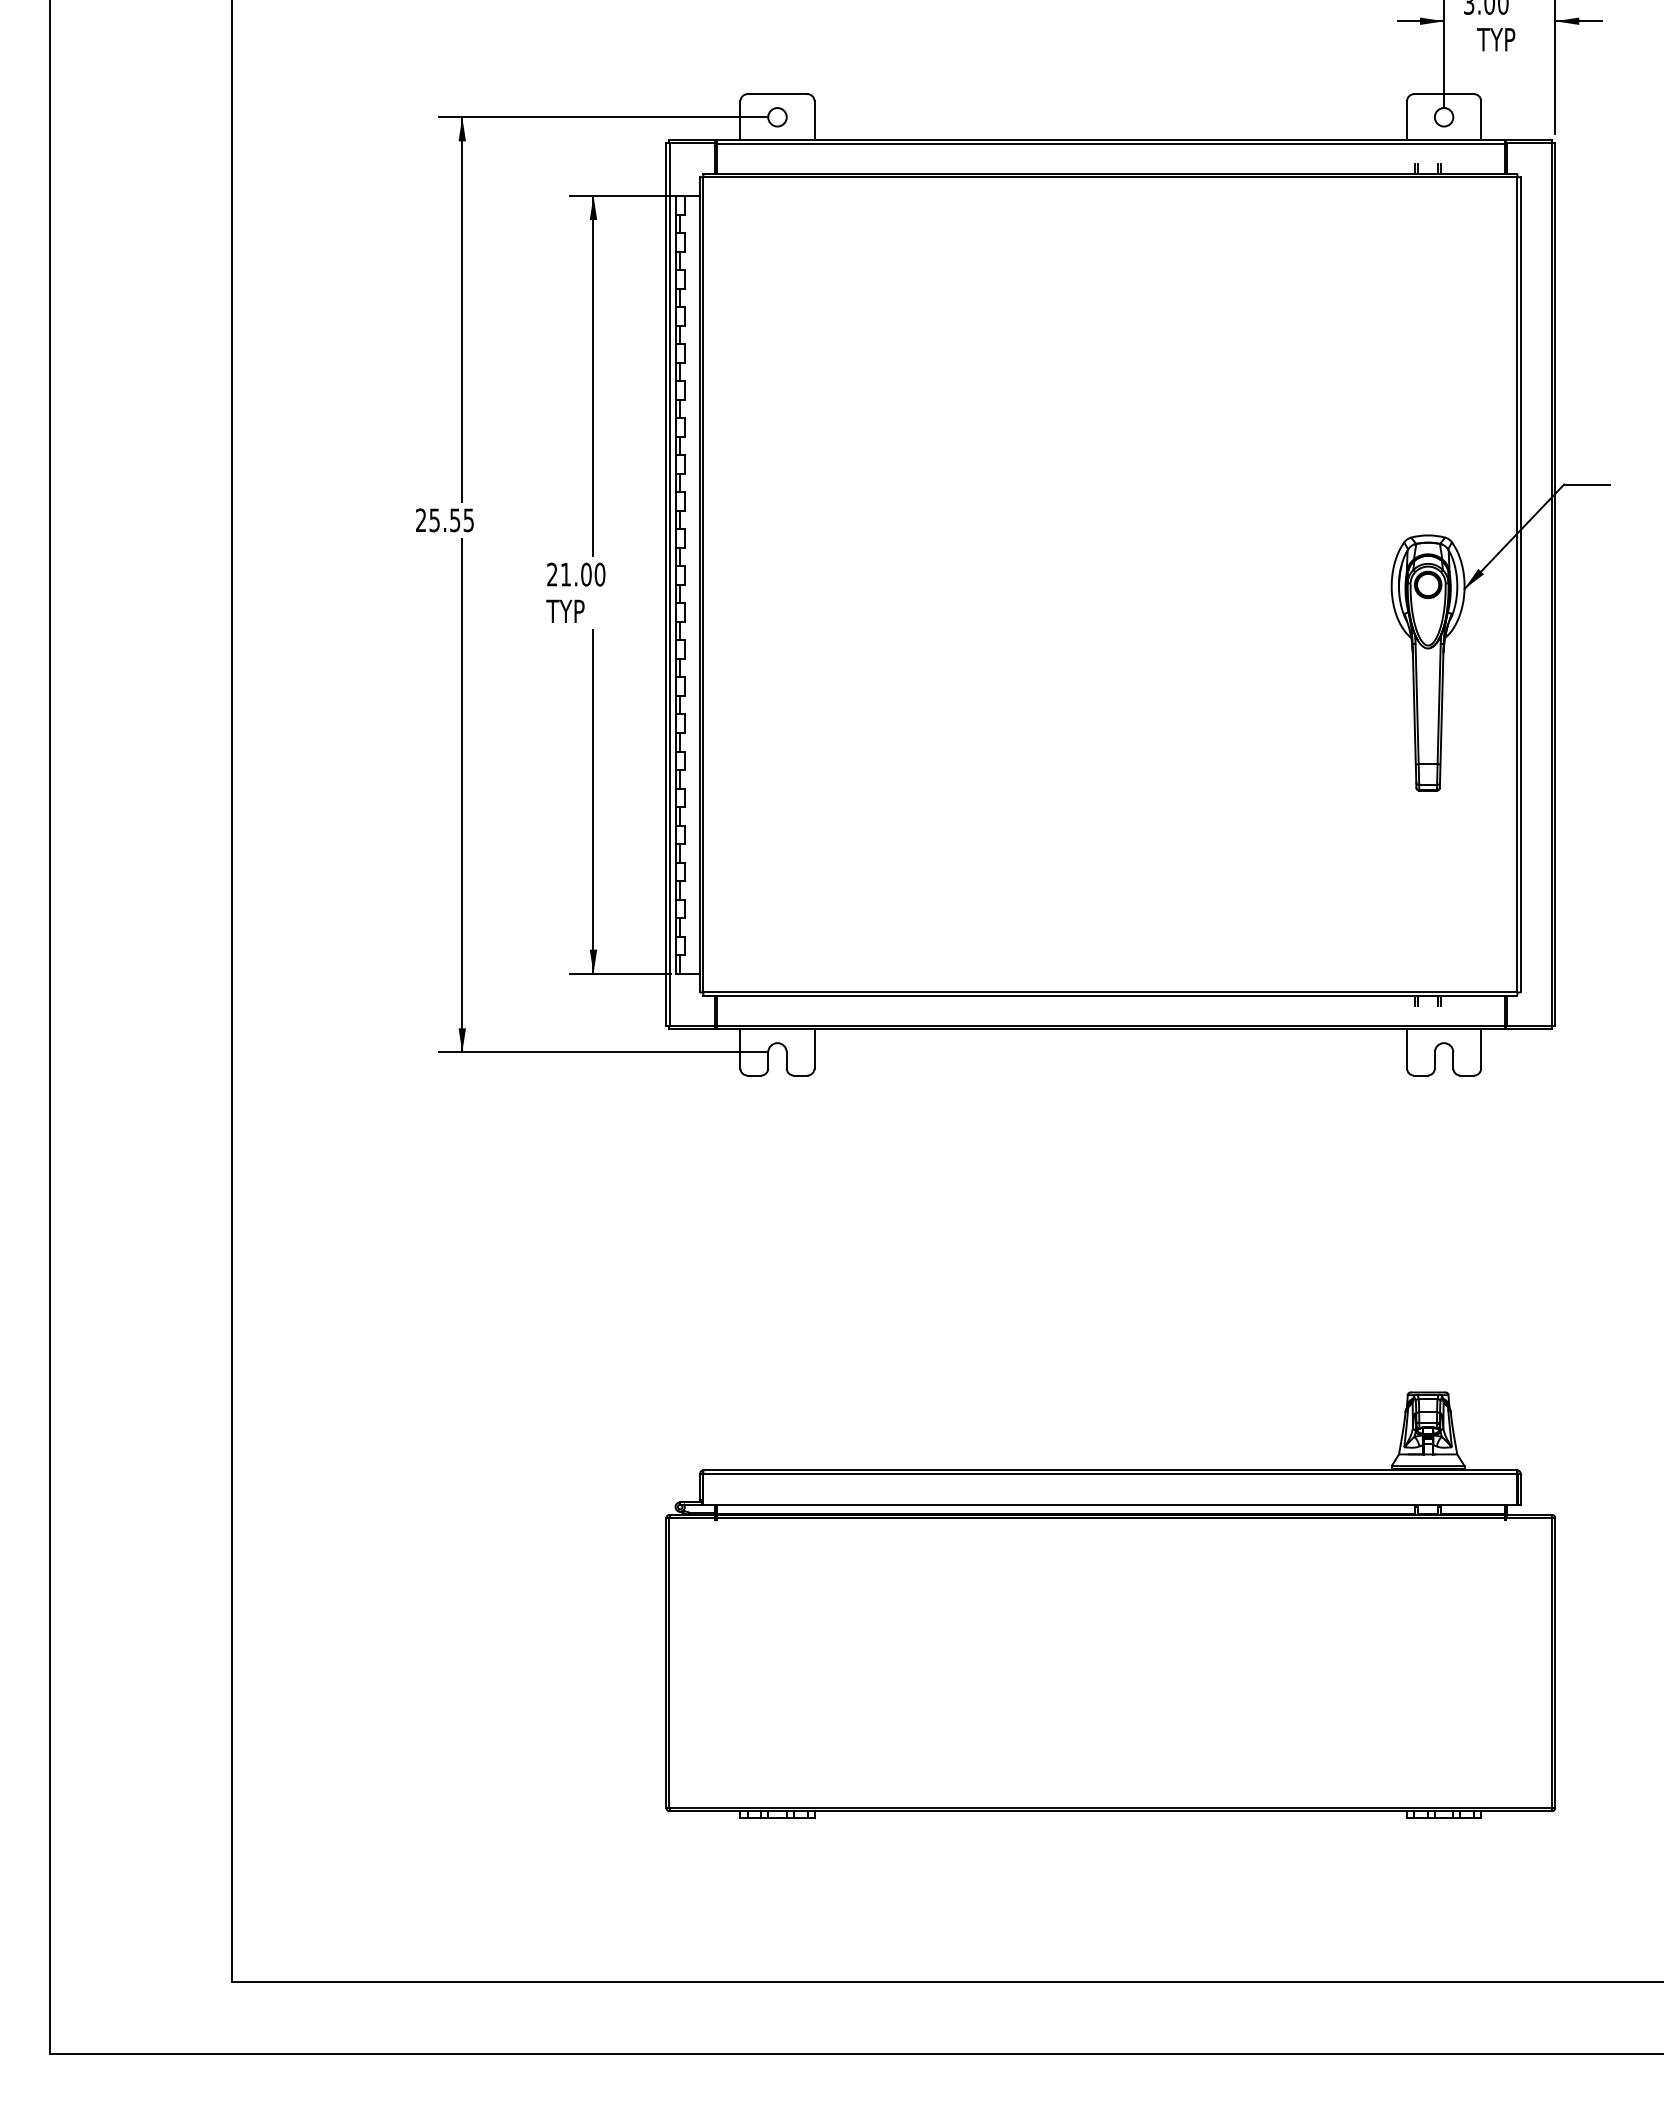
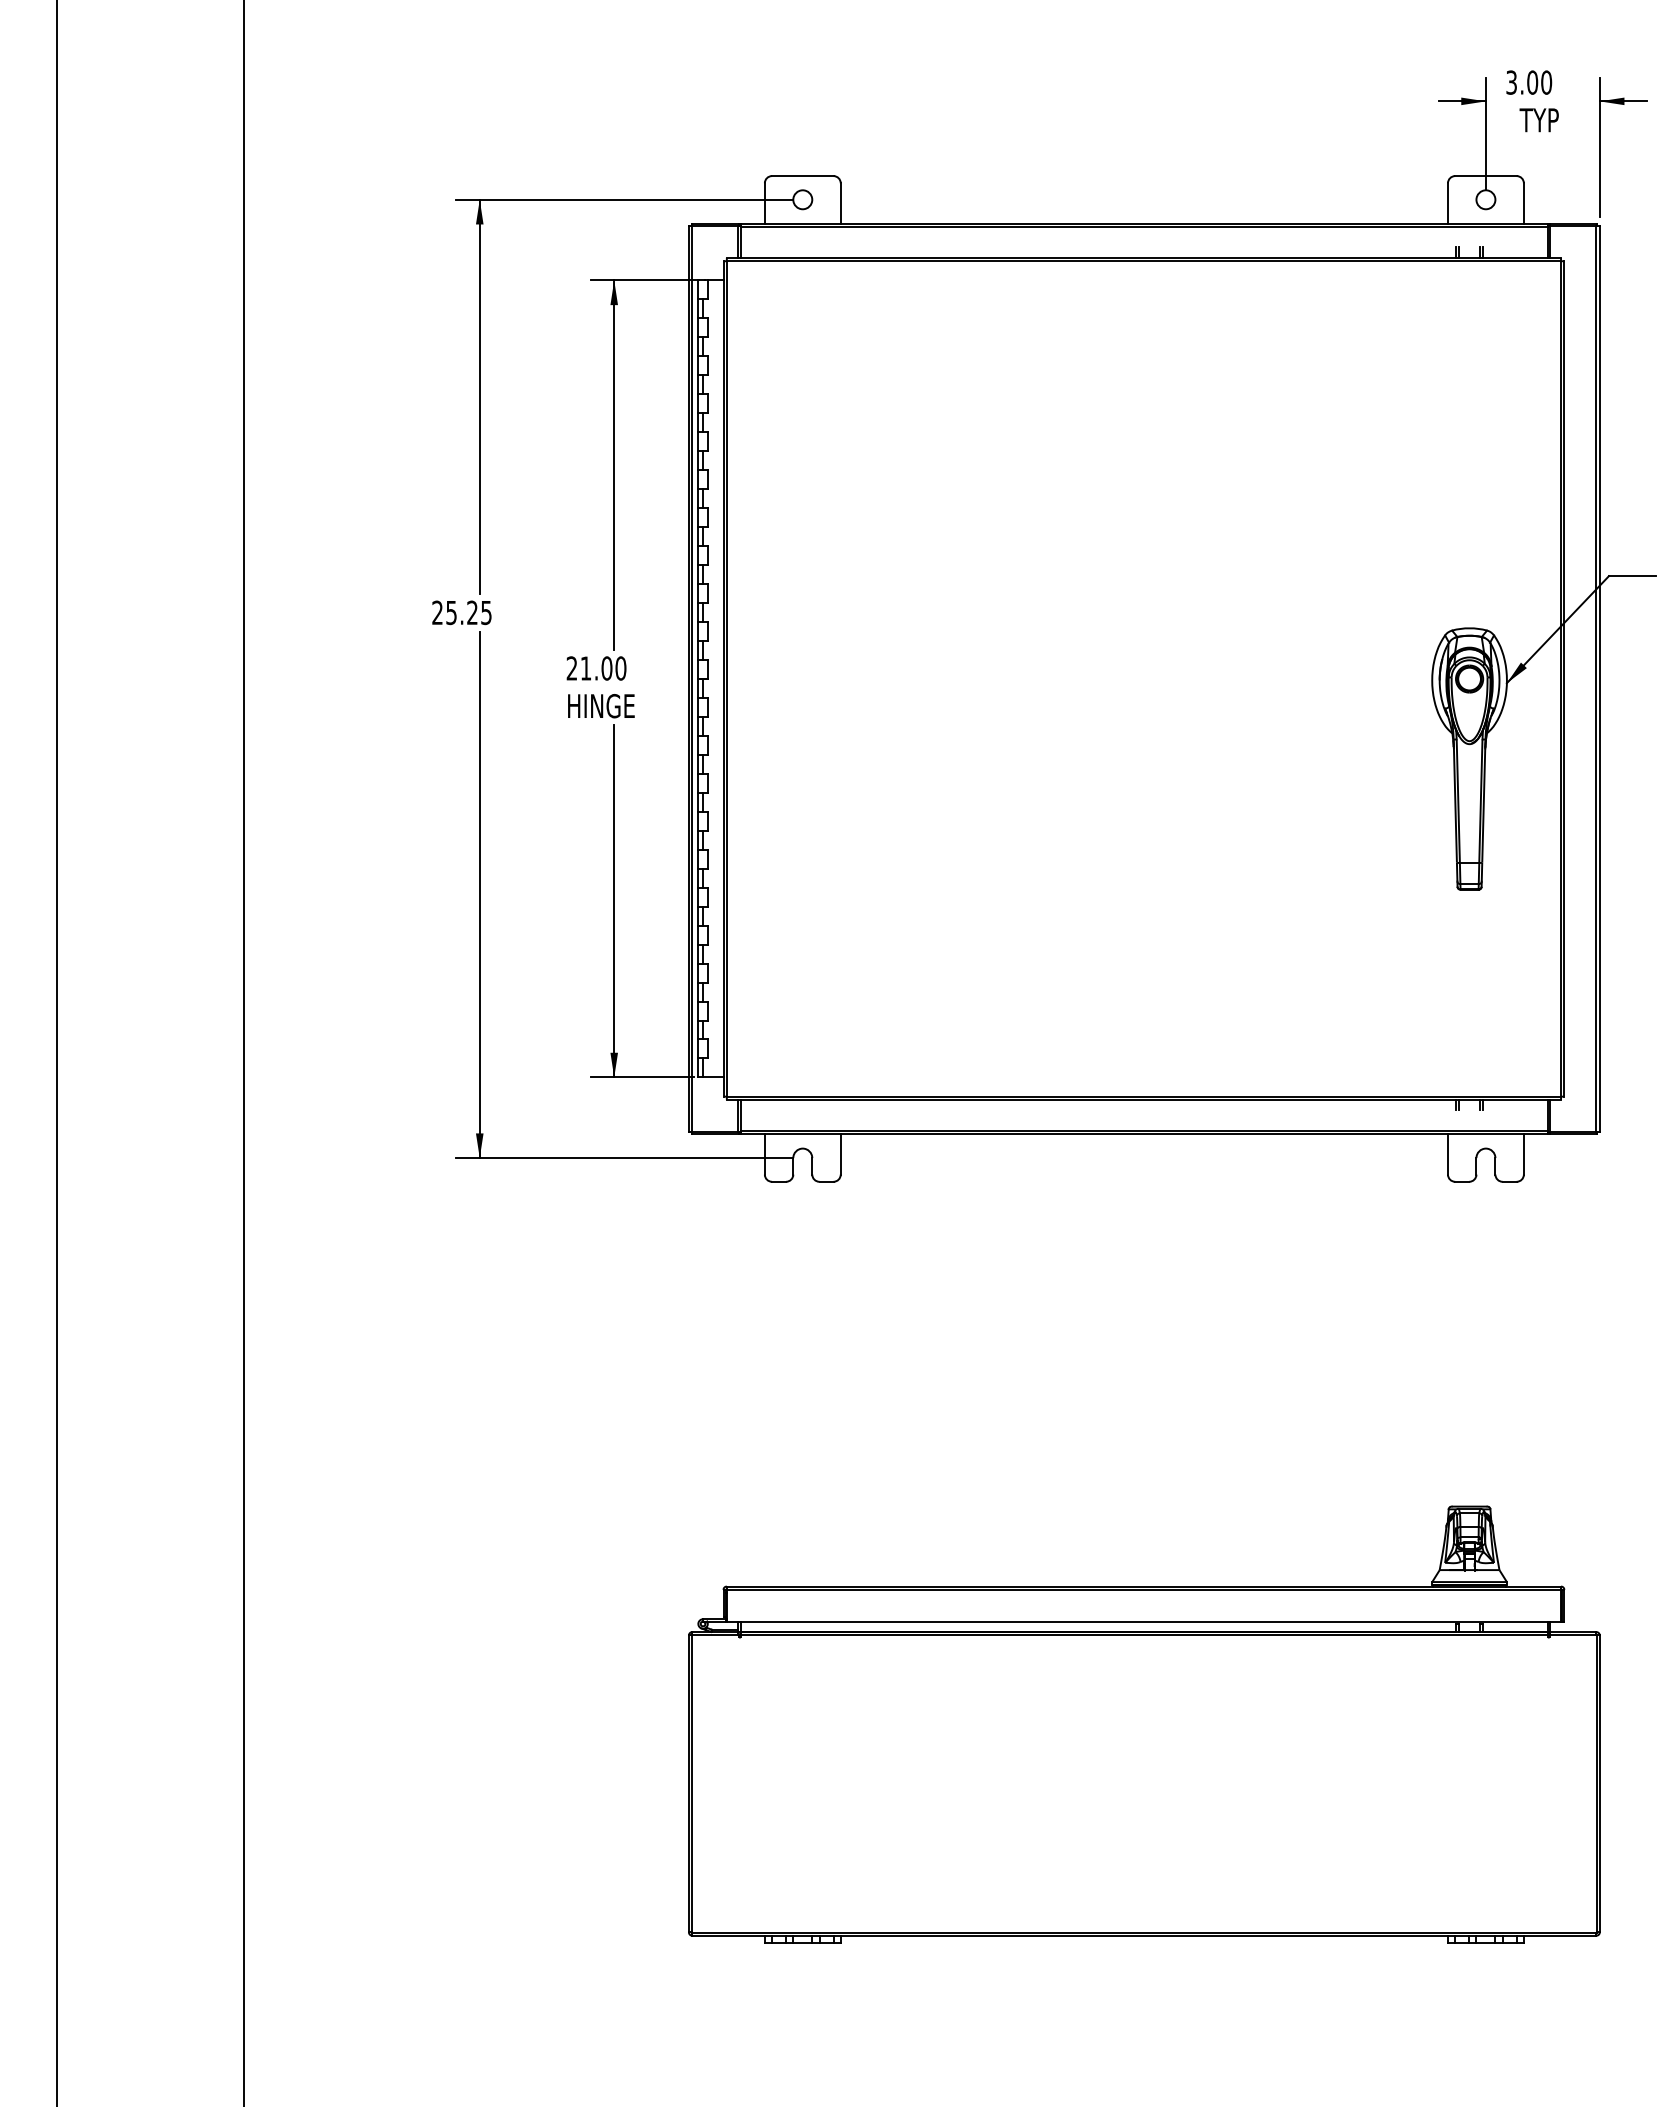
text: (455, 520) -> (472, 612), 25.55 -> 25.25
text: (579, 611) -> (599, 706), TYP -> HINGE

